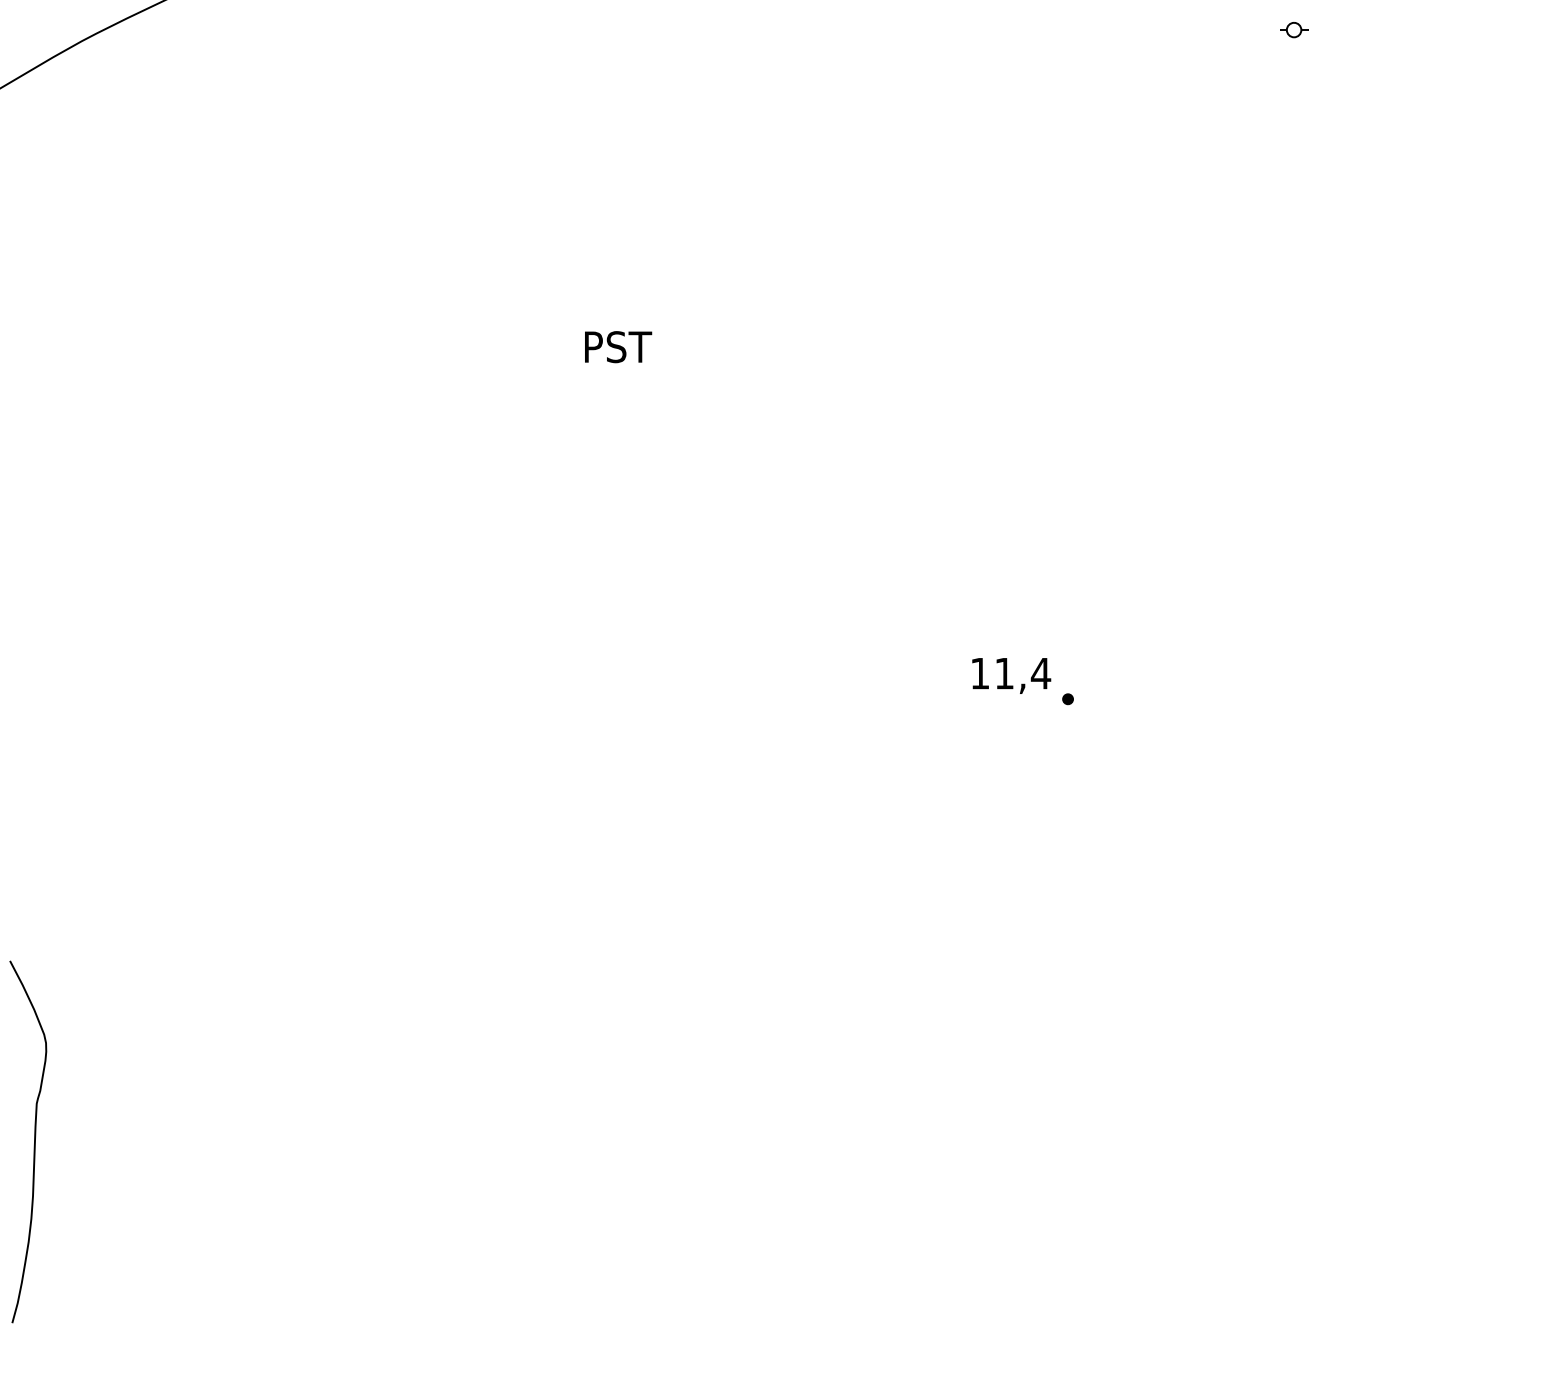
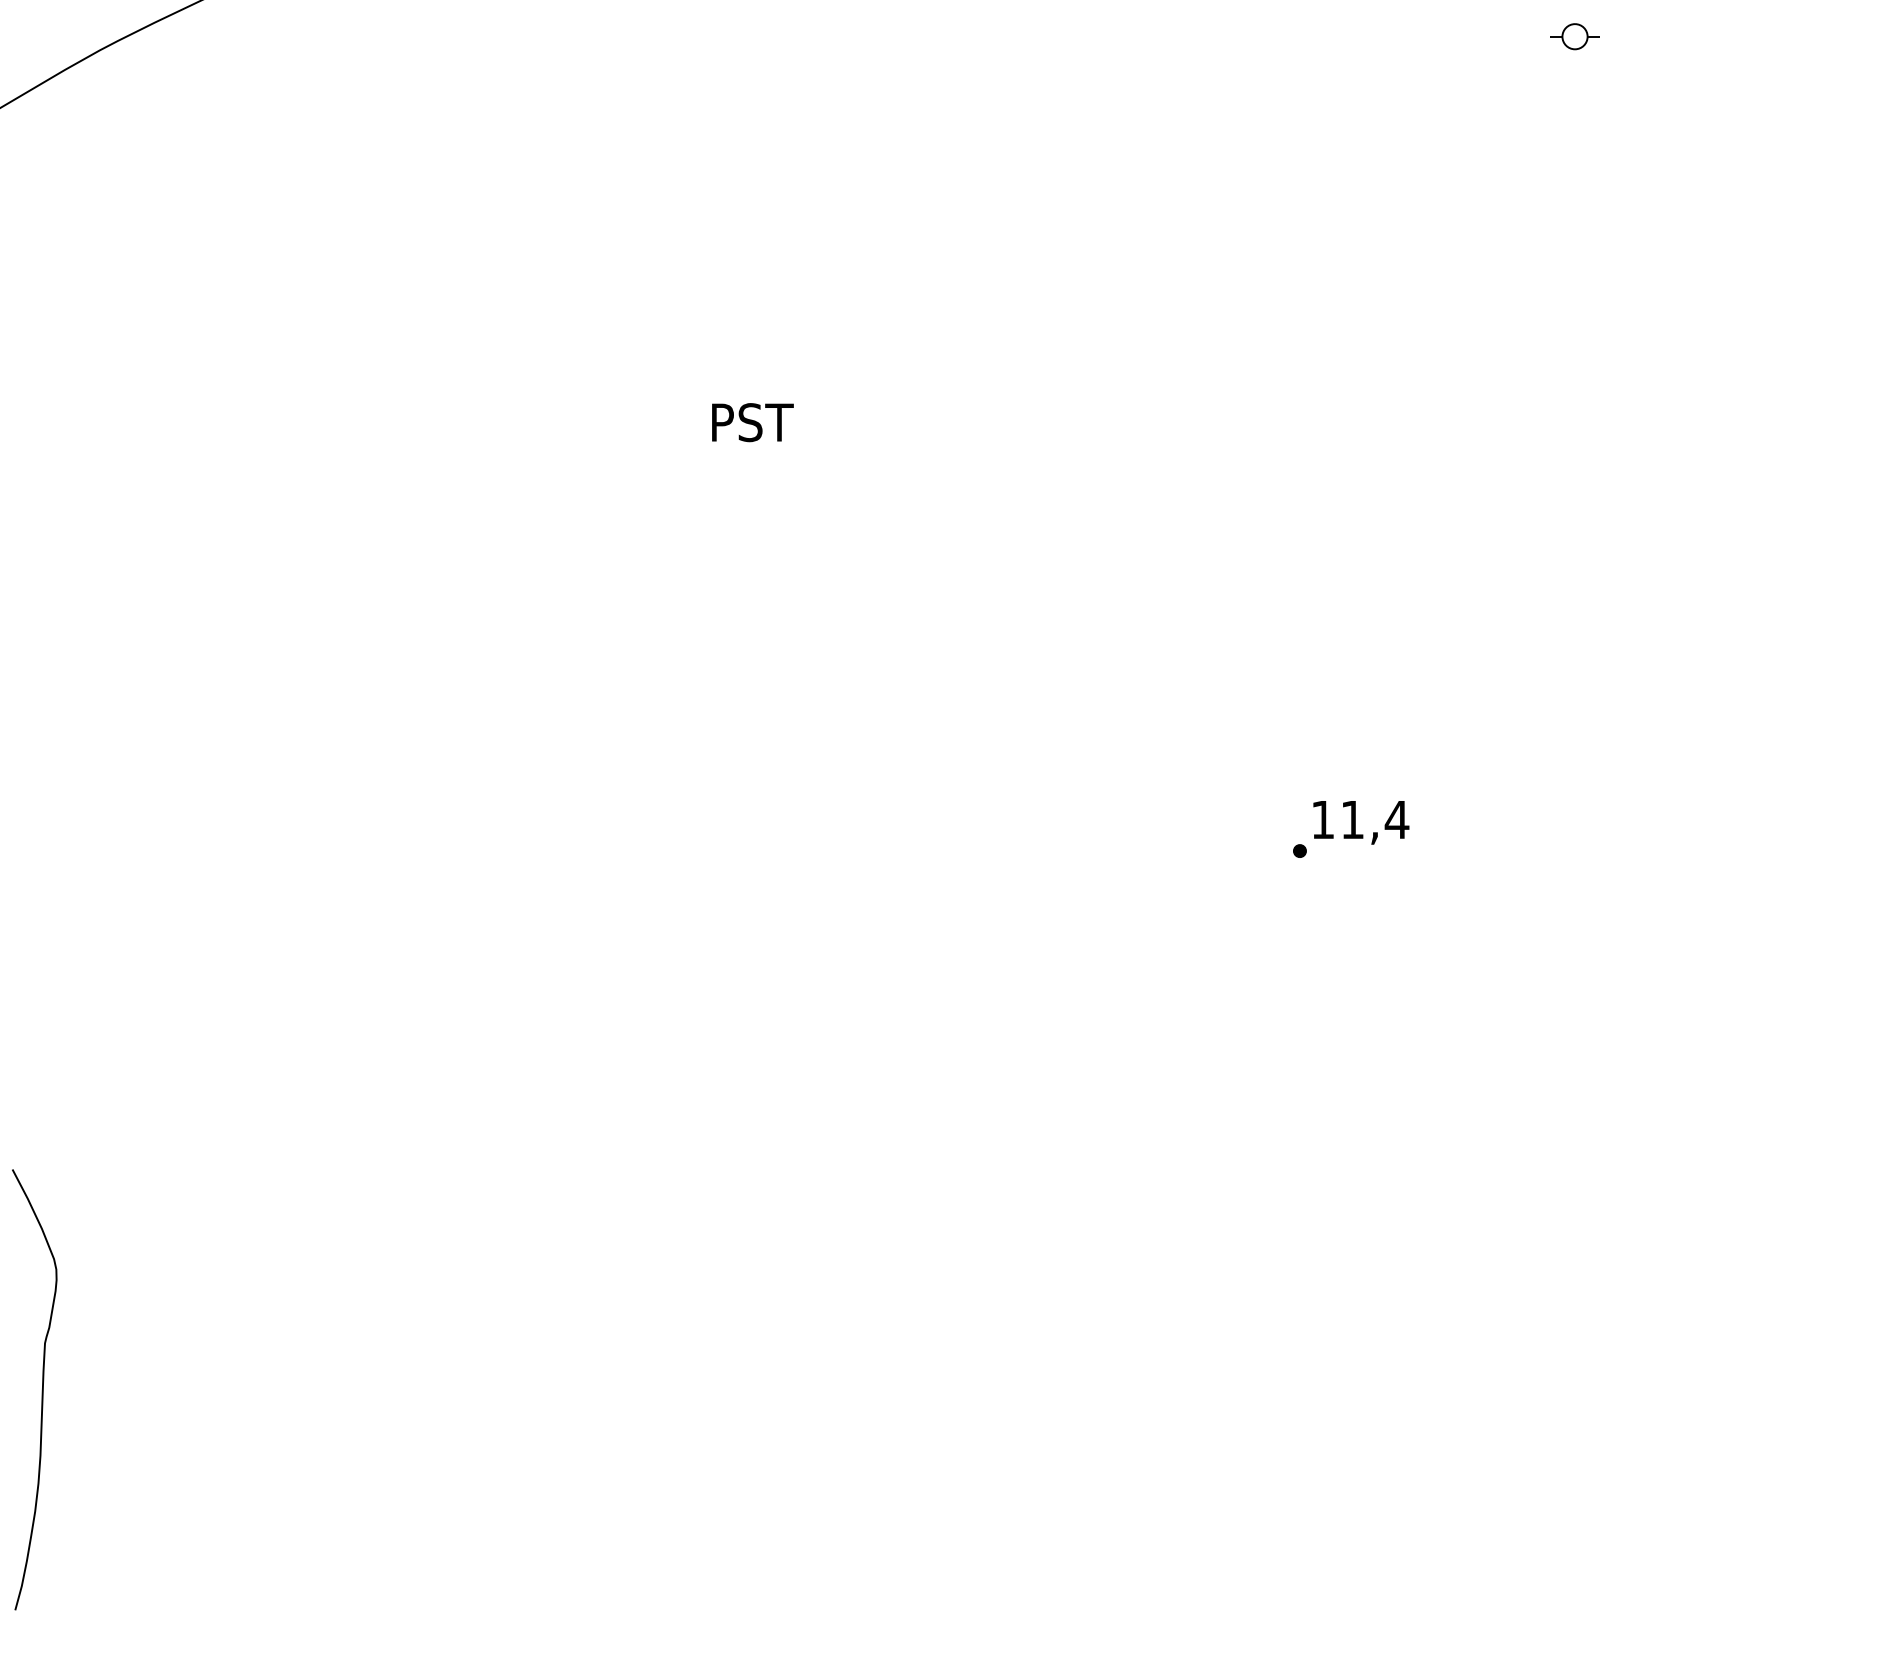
part: (1293, 29) -> (1574, 36), size x1.43
text: (1011, 675) -> (1361, 822), moved

